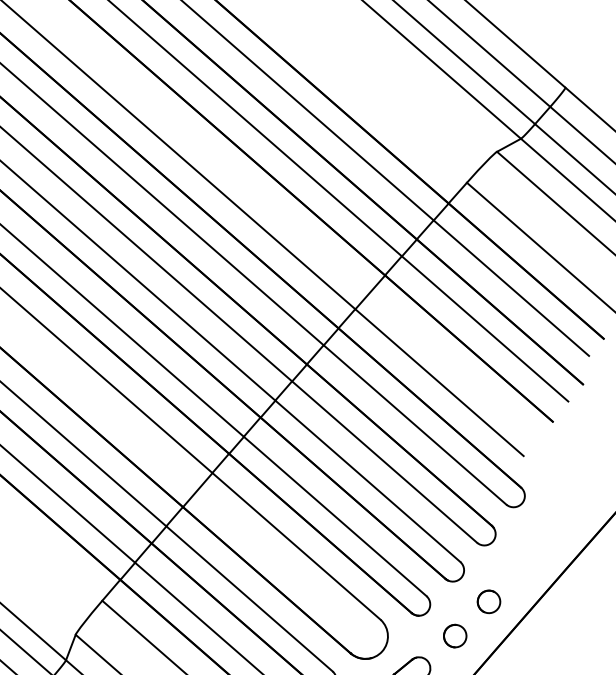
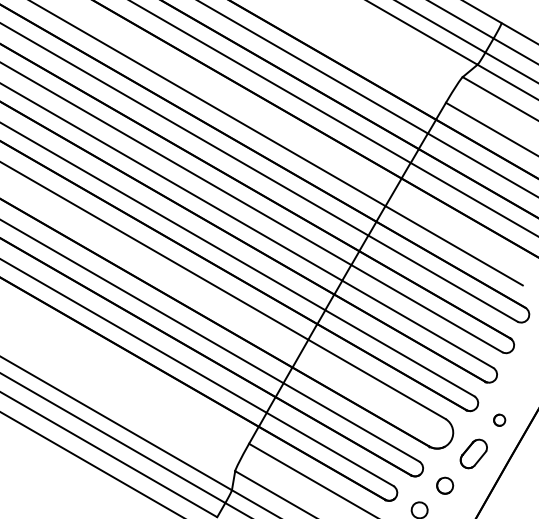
part: (488, 601) -> (518, 391), removed
part: (454, 636) -> (499, 420), size x0.7

